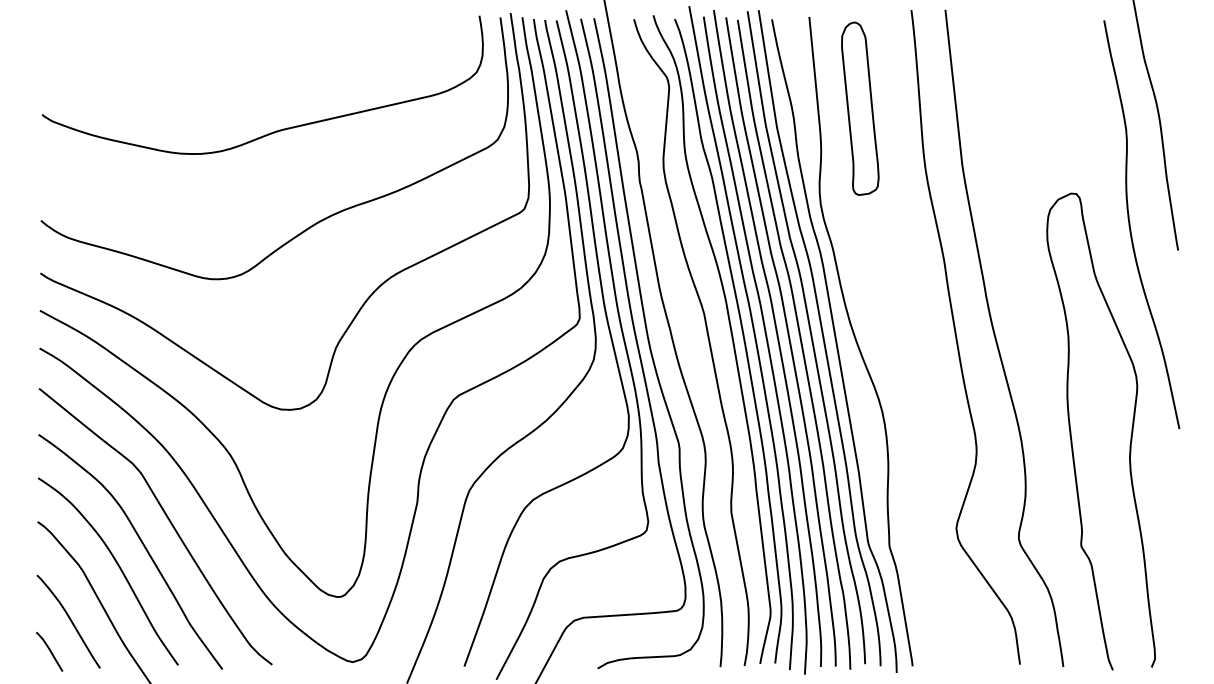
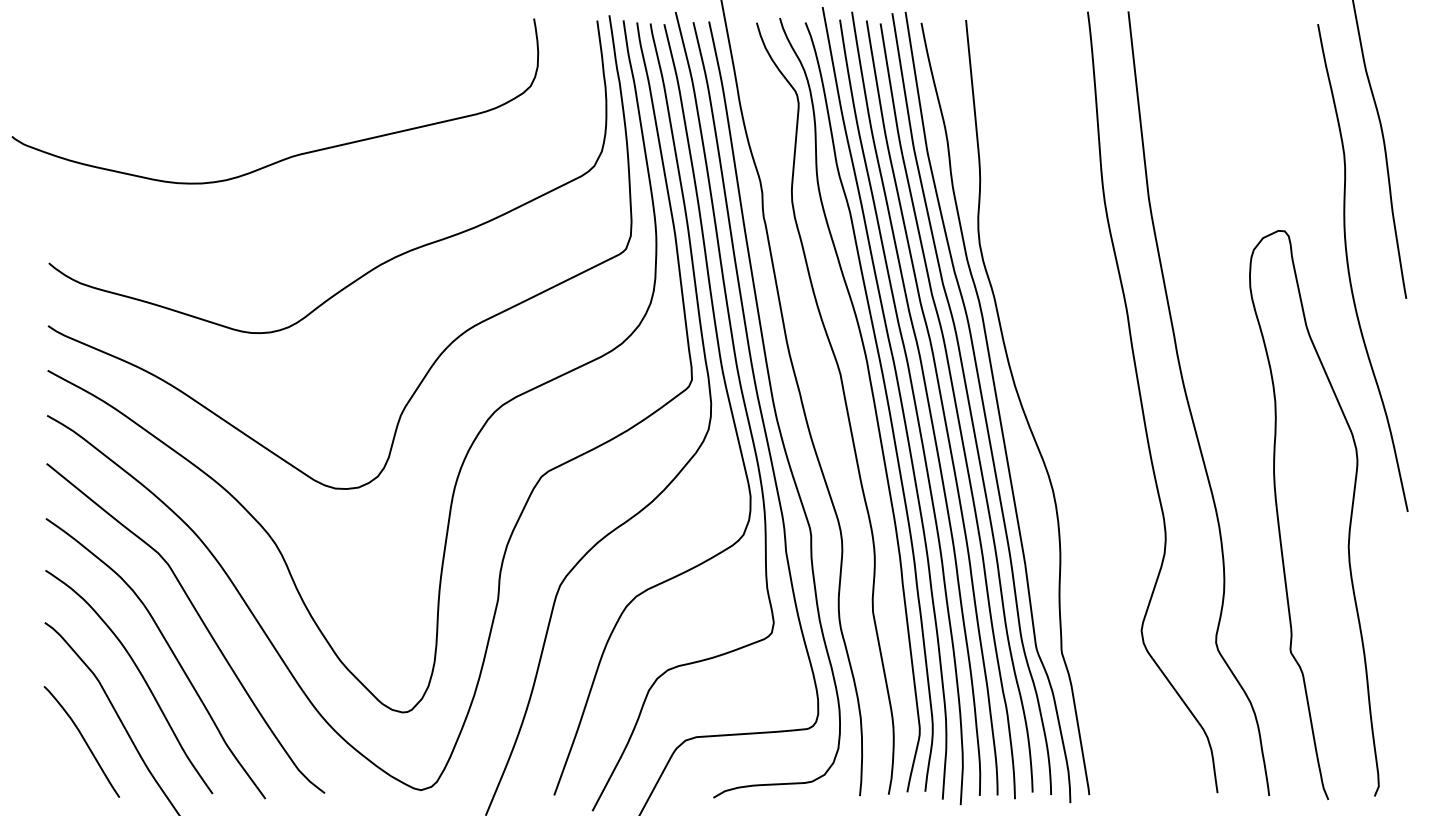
part: (860, 108) -> (1027, 129), removed
curve: (276, 130) -> (291, 155), moved
curve: (49, 651) -> (59, 777), removed

